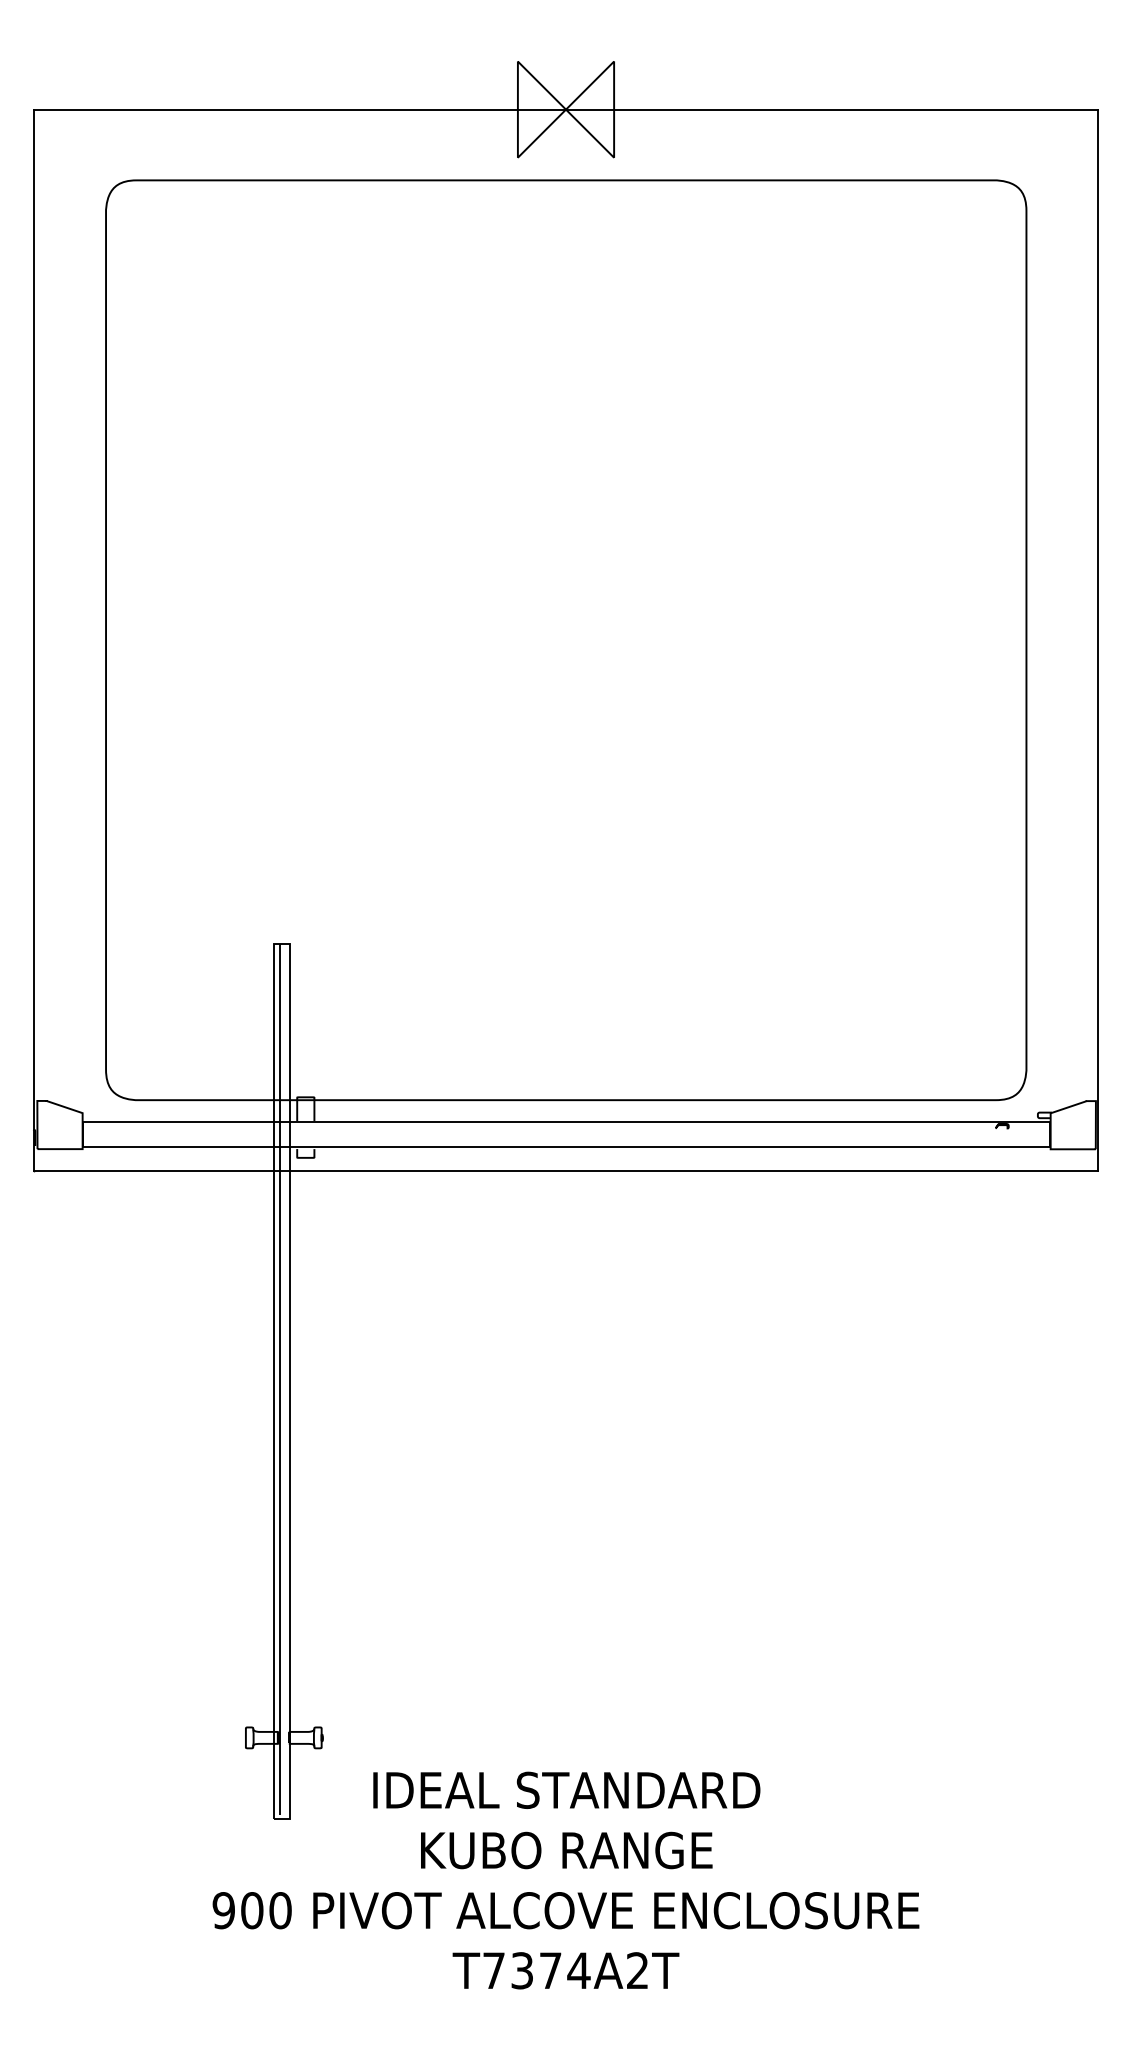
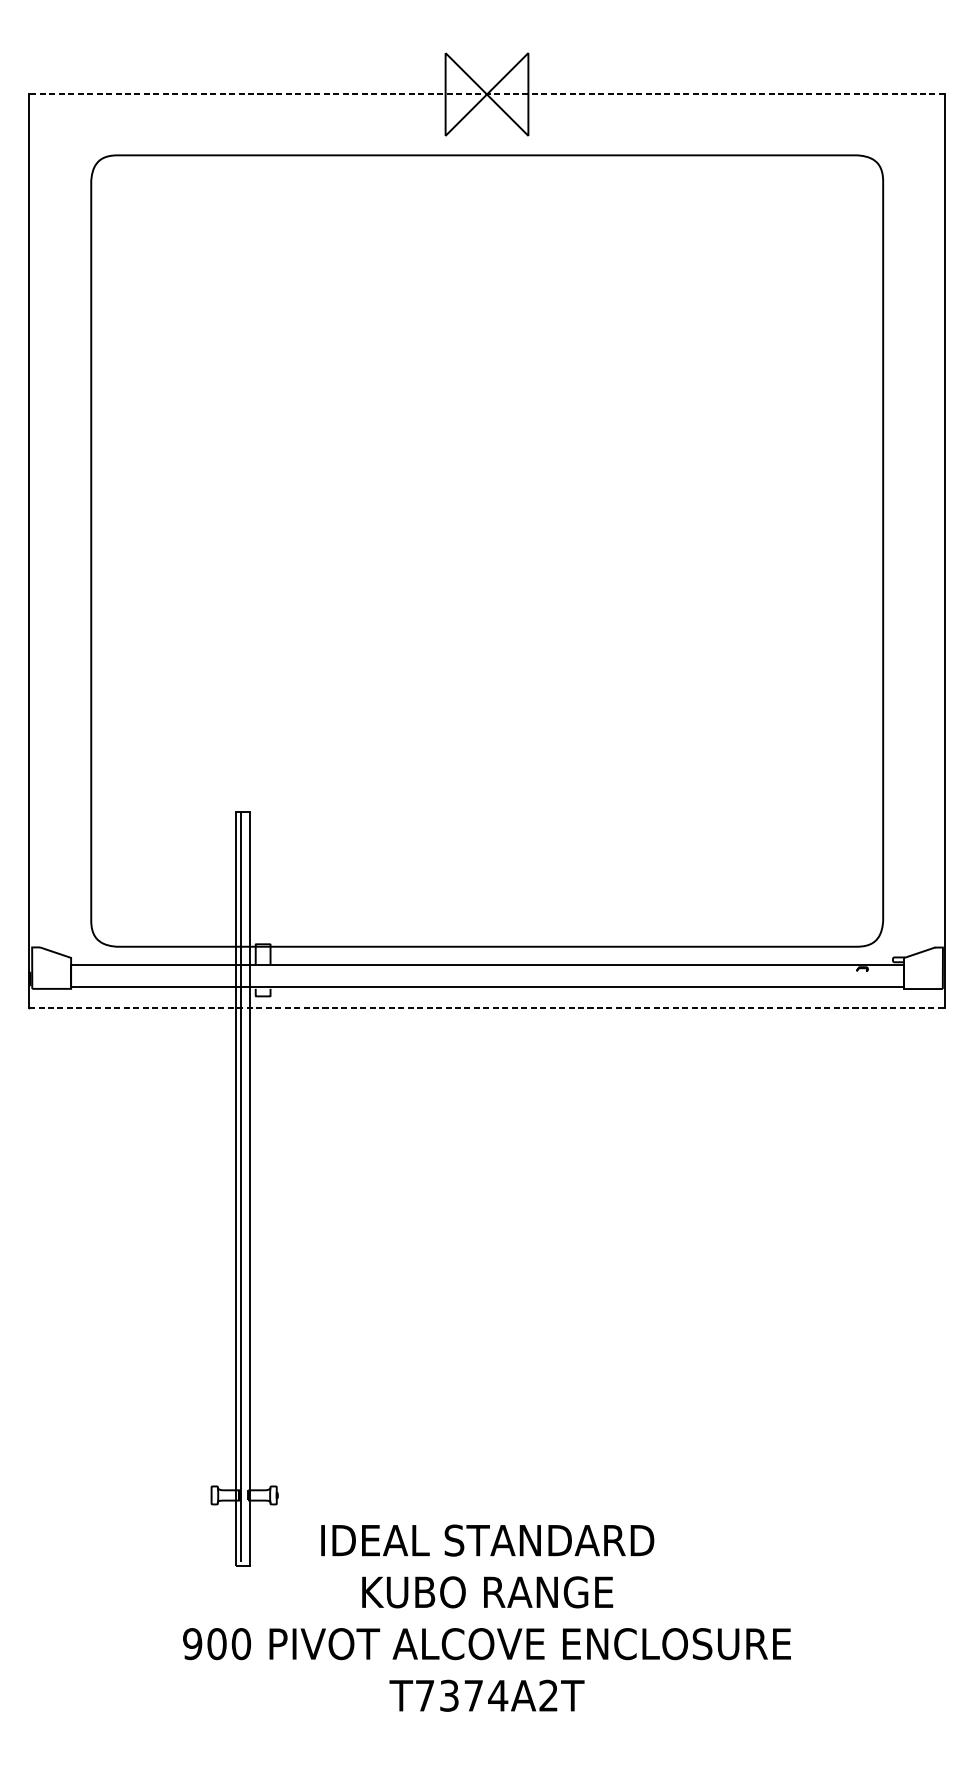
line: (565, 109) -> (486, 94), solid -> dashed
line: (566, 1170) -> (487, 1007), solid -> dashed

